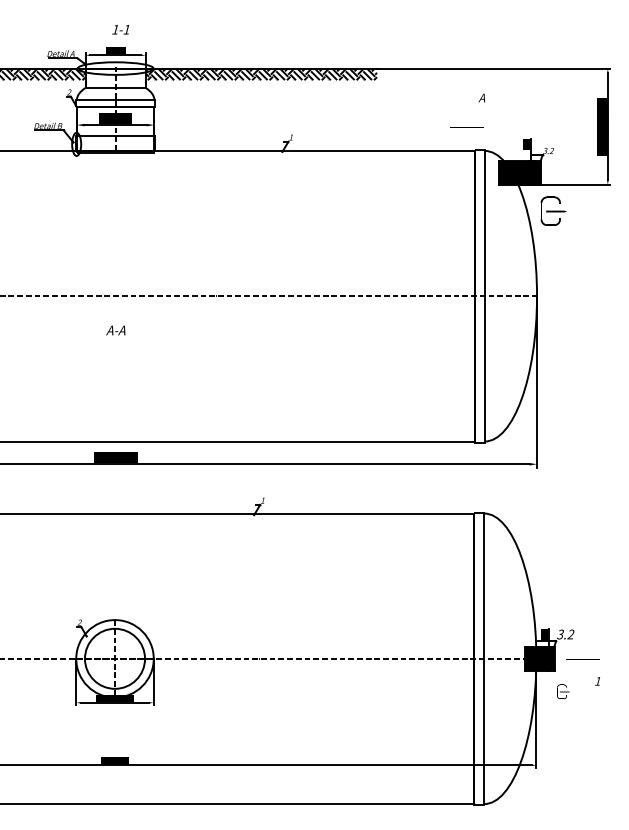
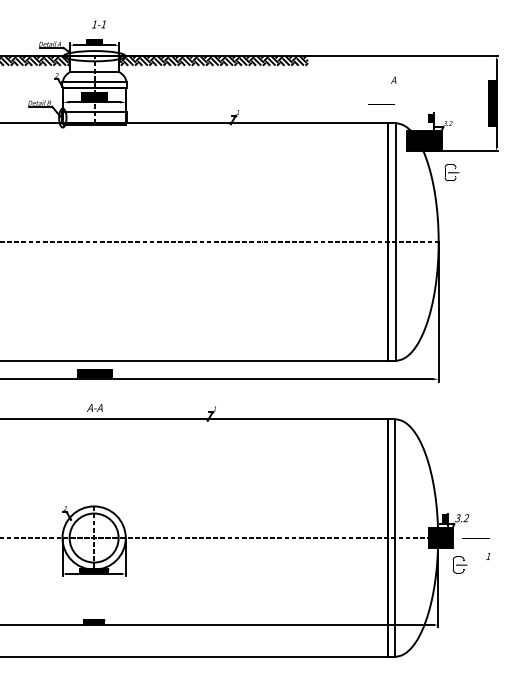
part: (553, 210) -> (452, 172), size x0.71
text: (115, 330) -> (94, 407), moved
part: (563, 691) -> (460, 564), size x1.43

